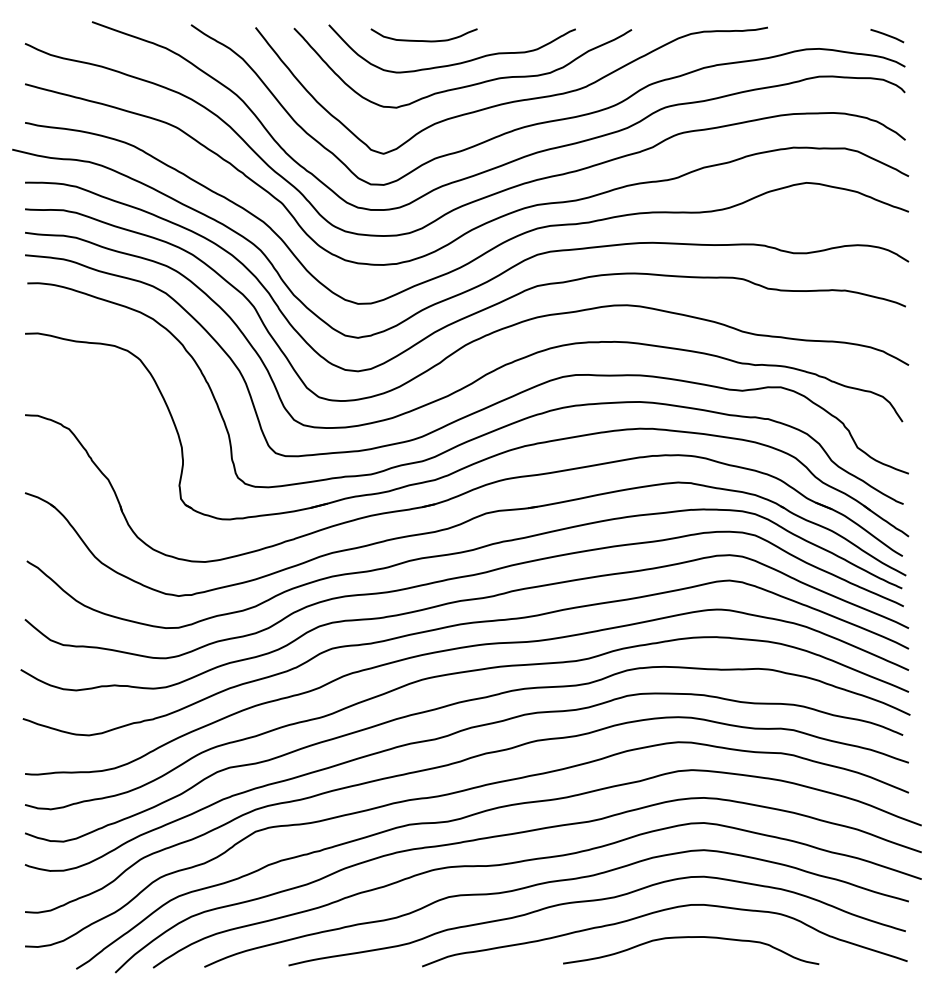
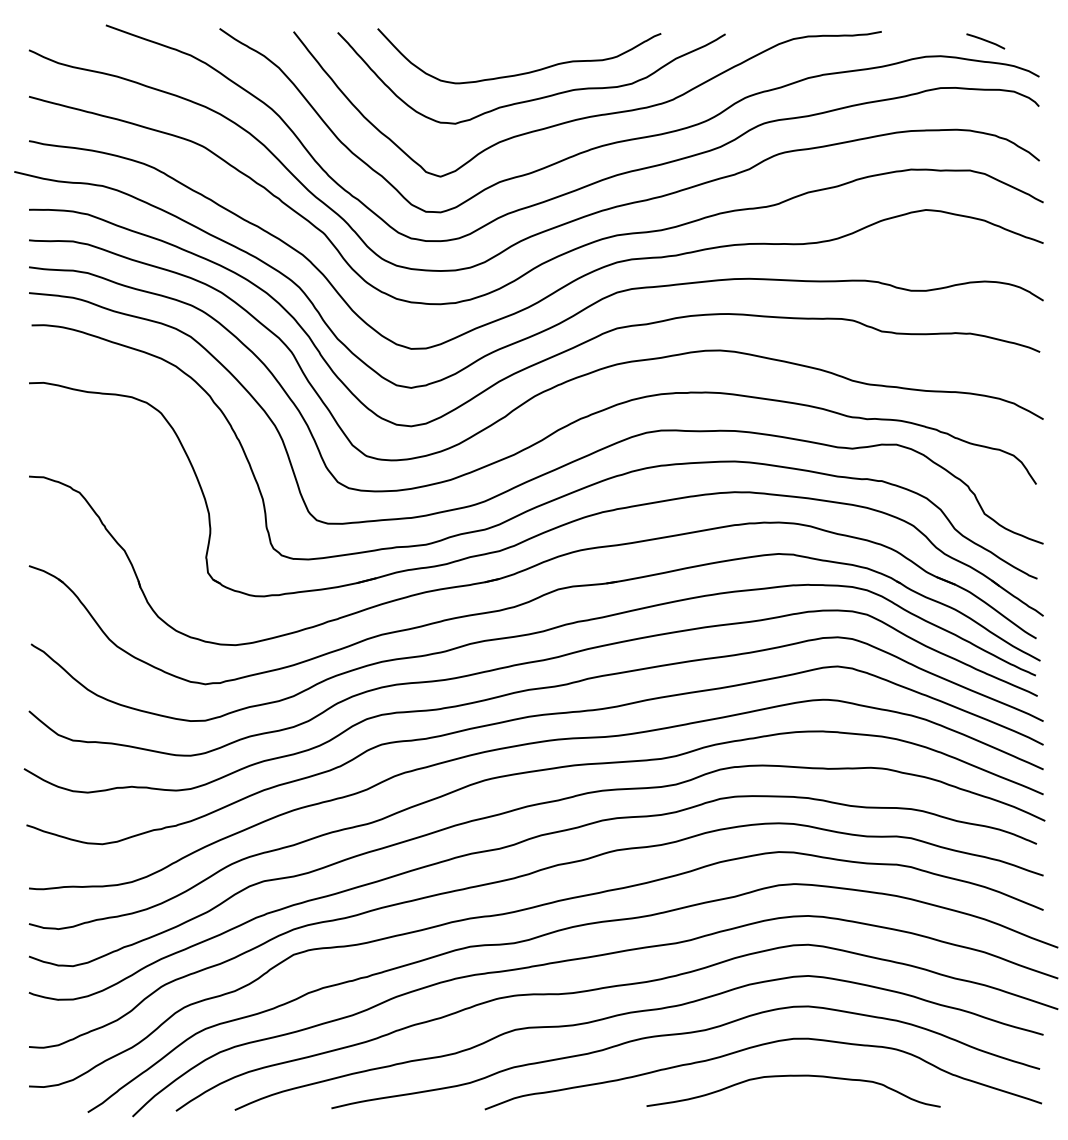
curve: (887, 36) -> (985, 41), moved
curve: (423, 40) -> (486, 46), removed

